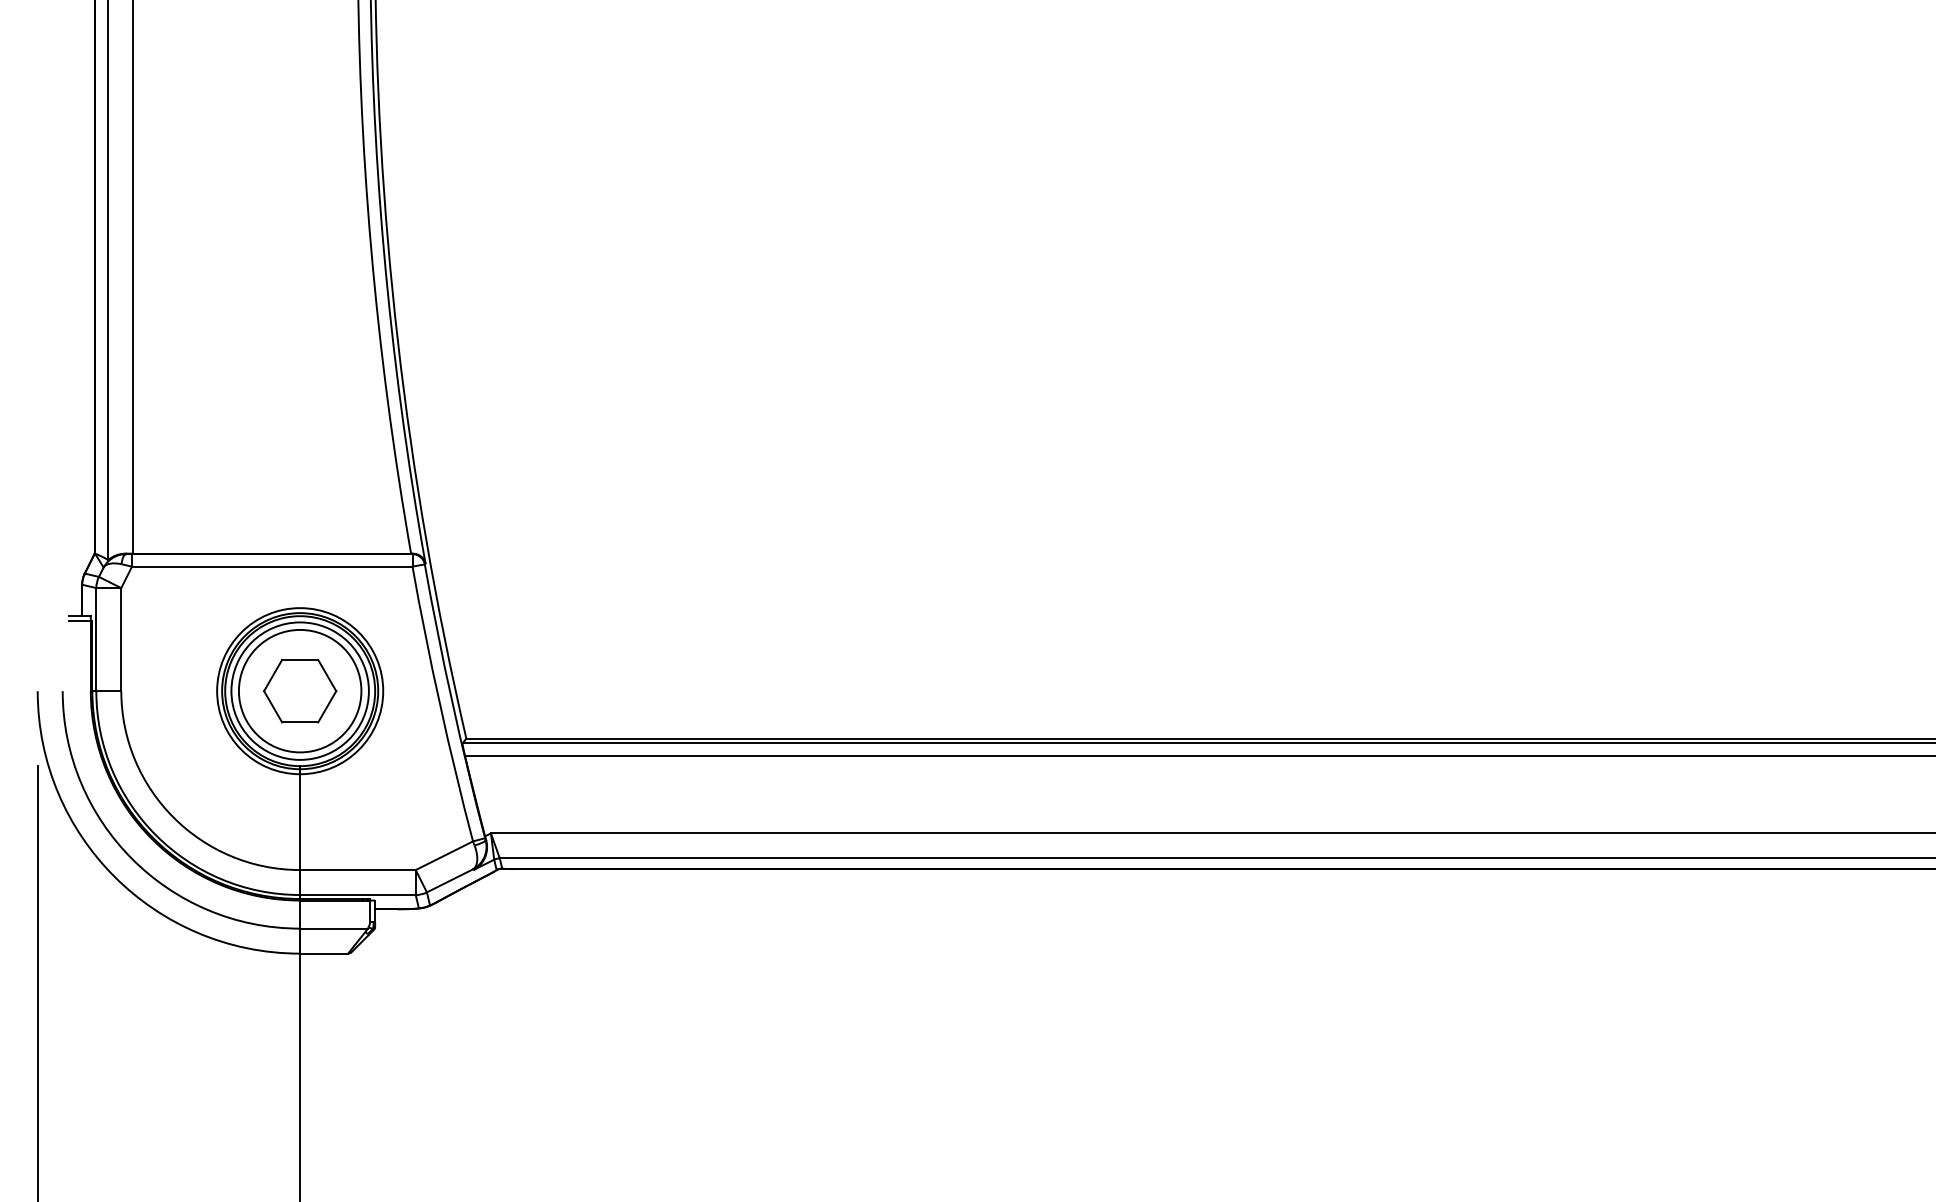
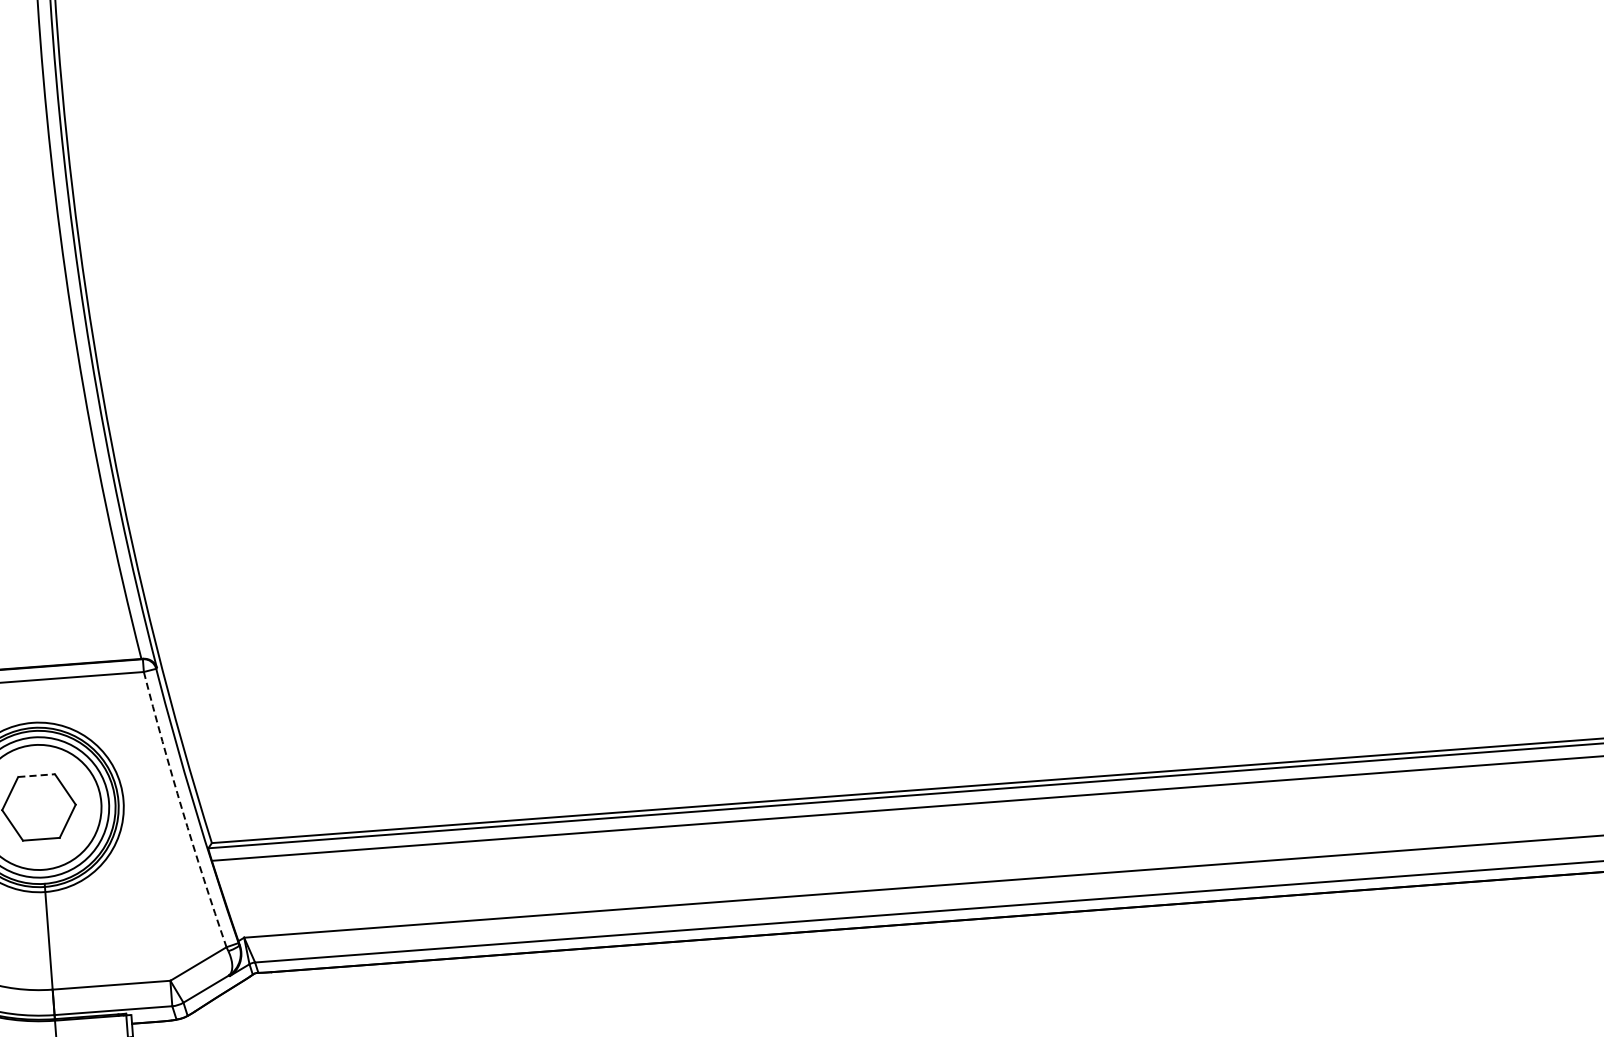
line: (300, 659) -> (36, 775), solid -> dashed
arc: (440, 704) -> (182, 810), solid -> dashed

